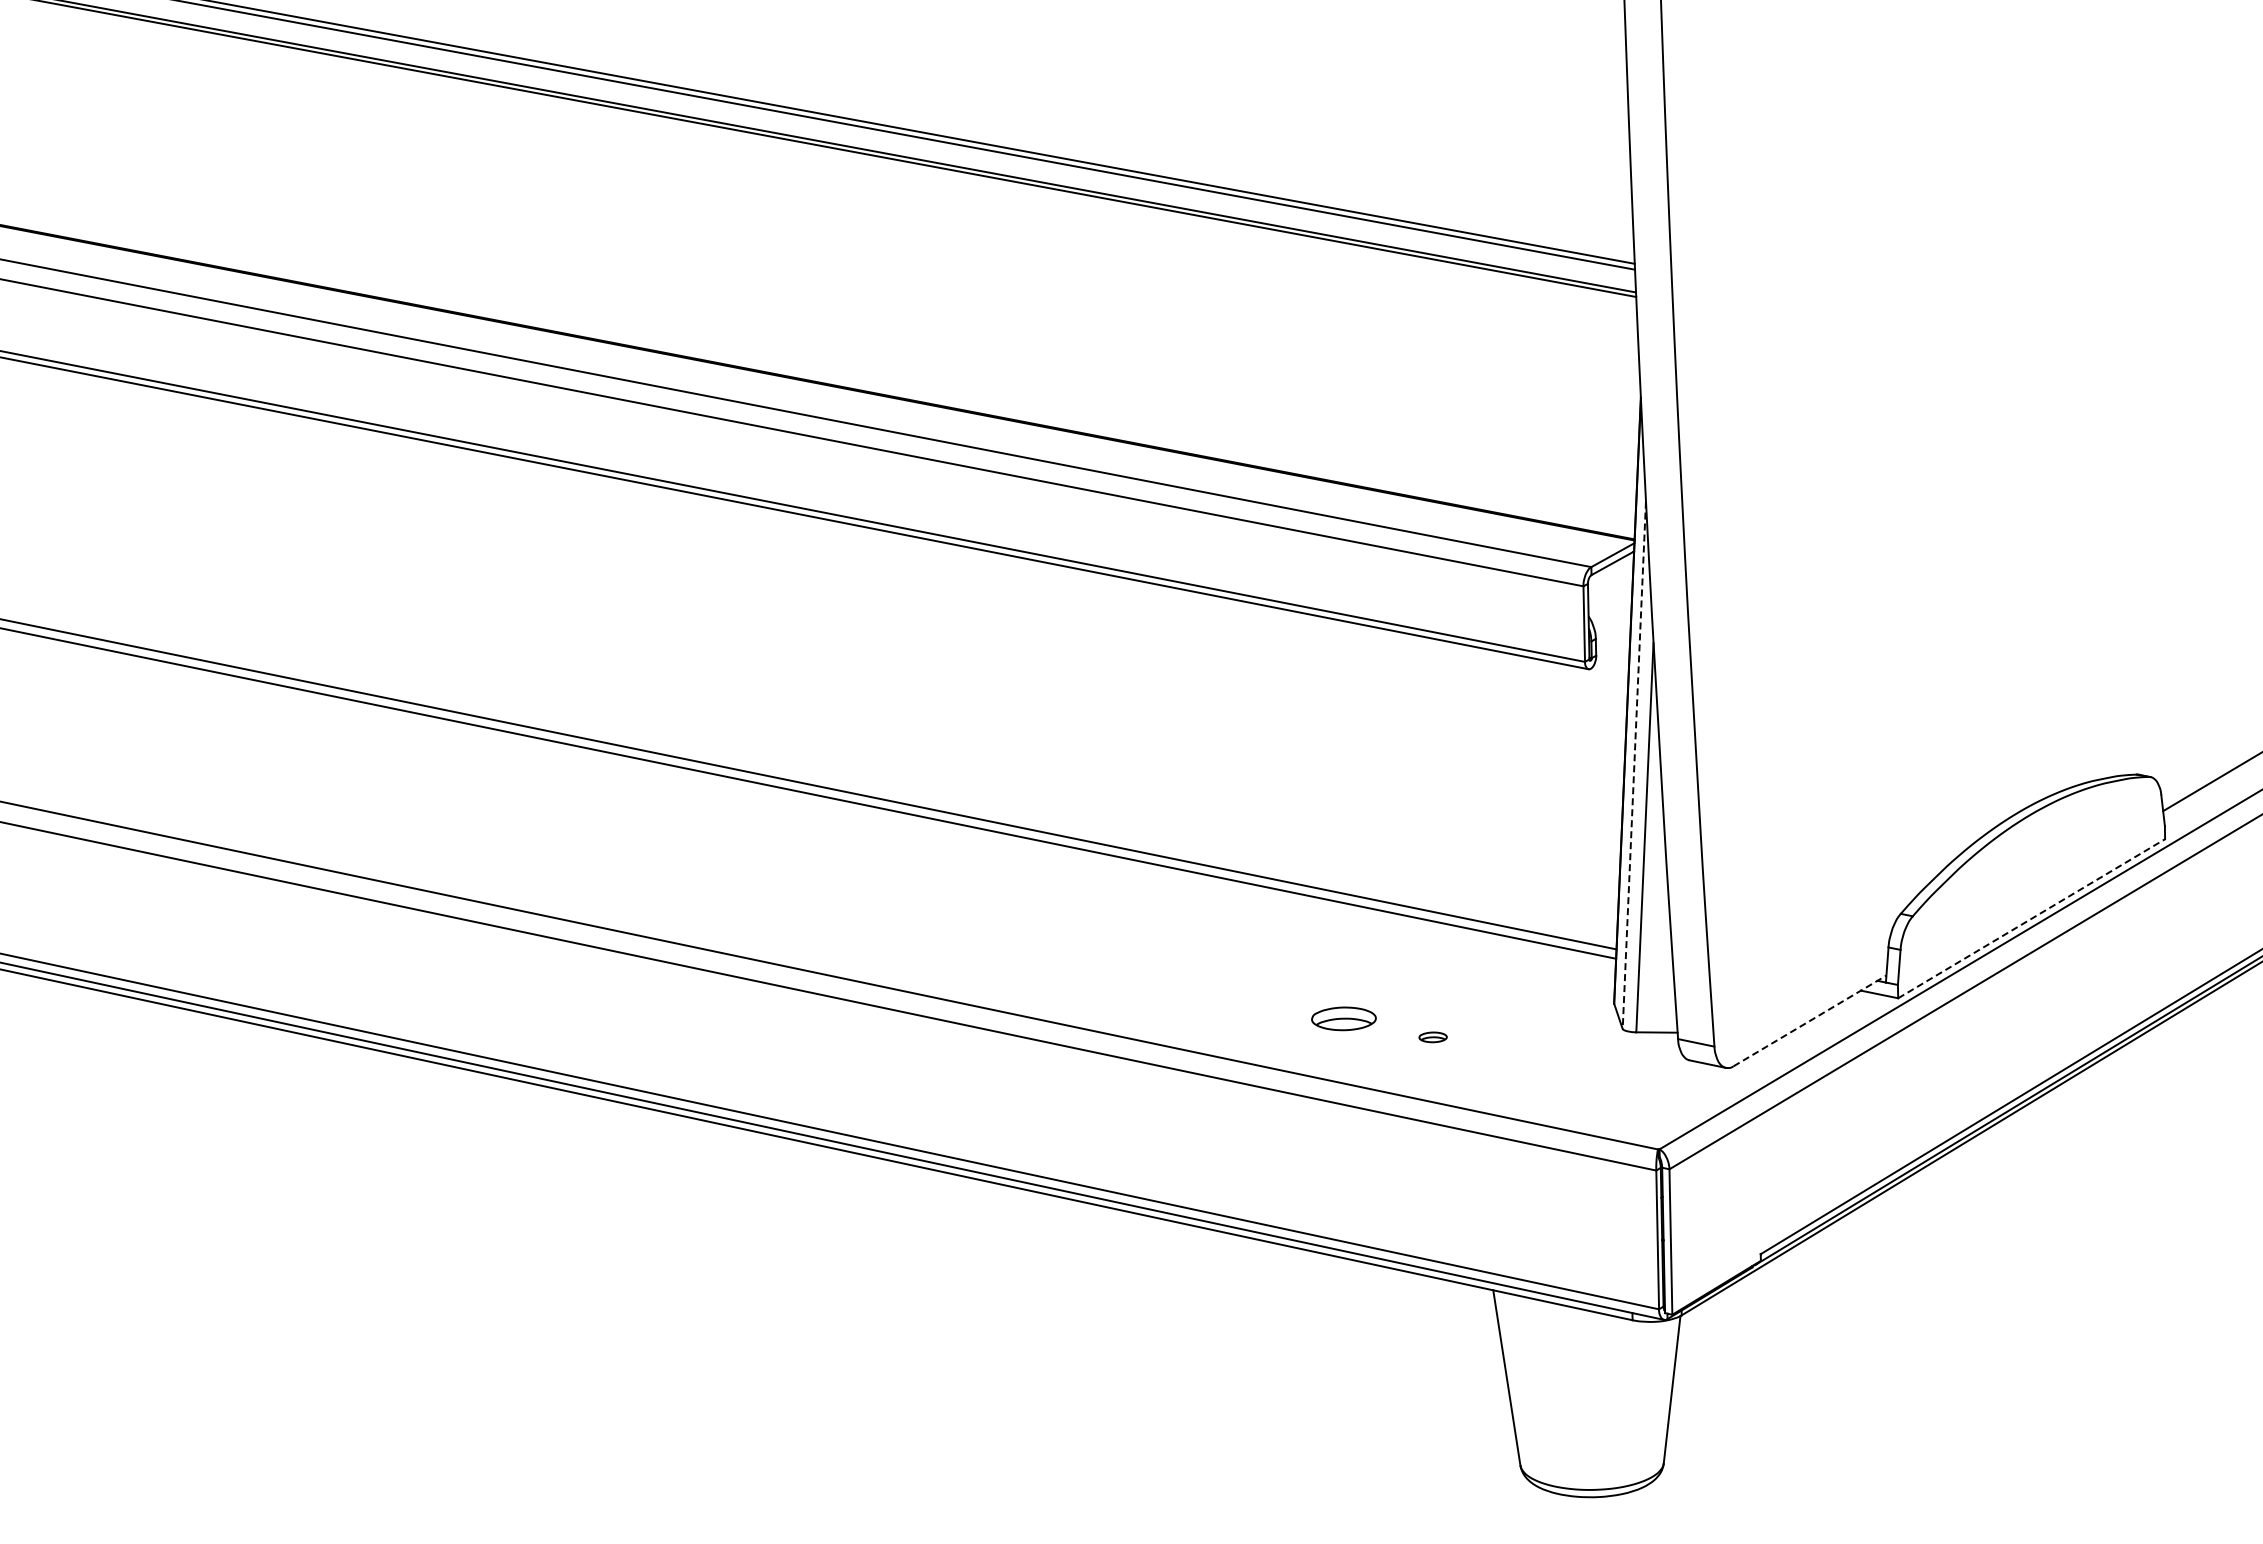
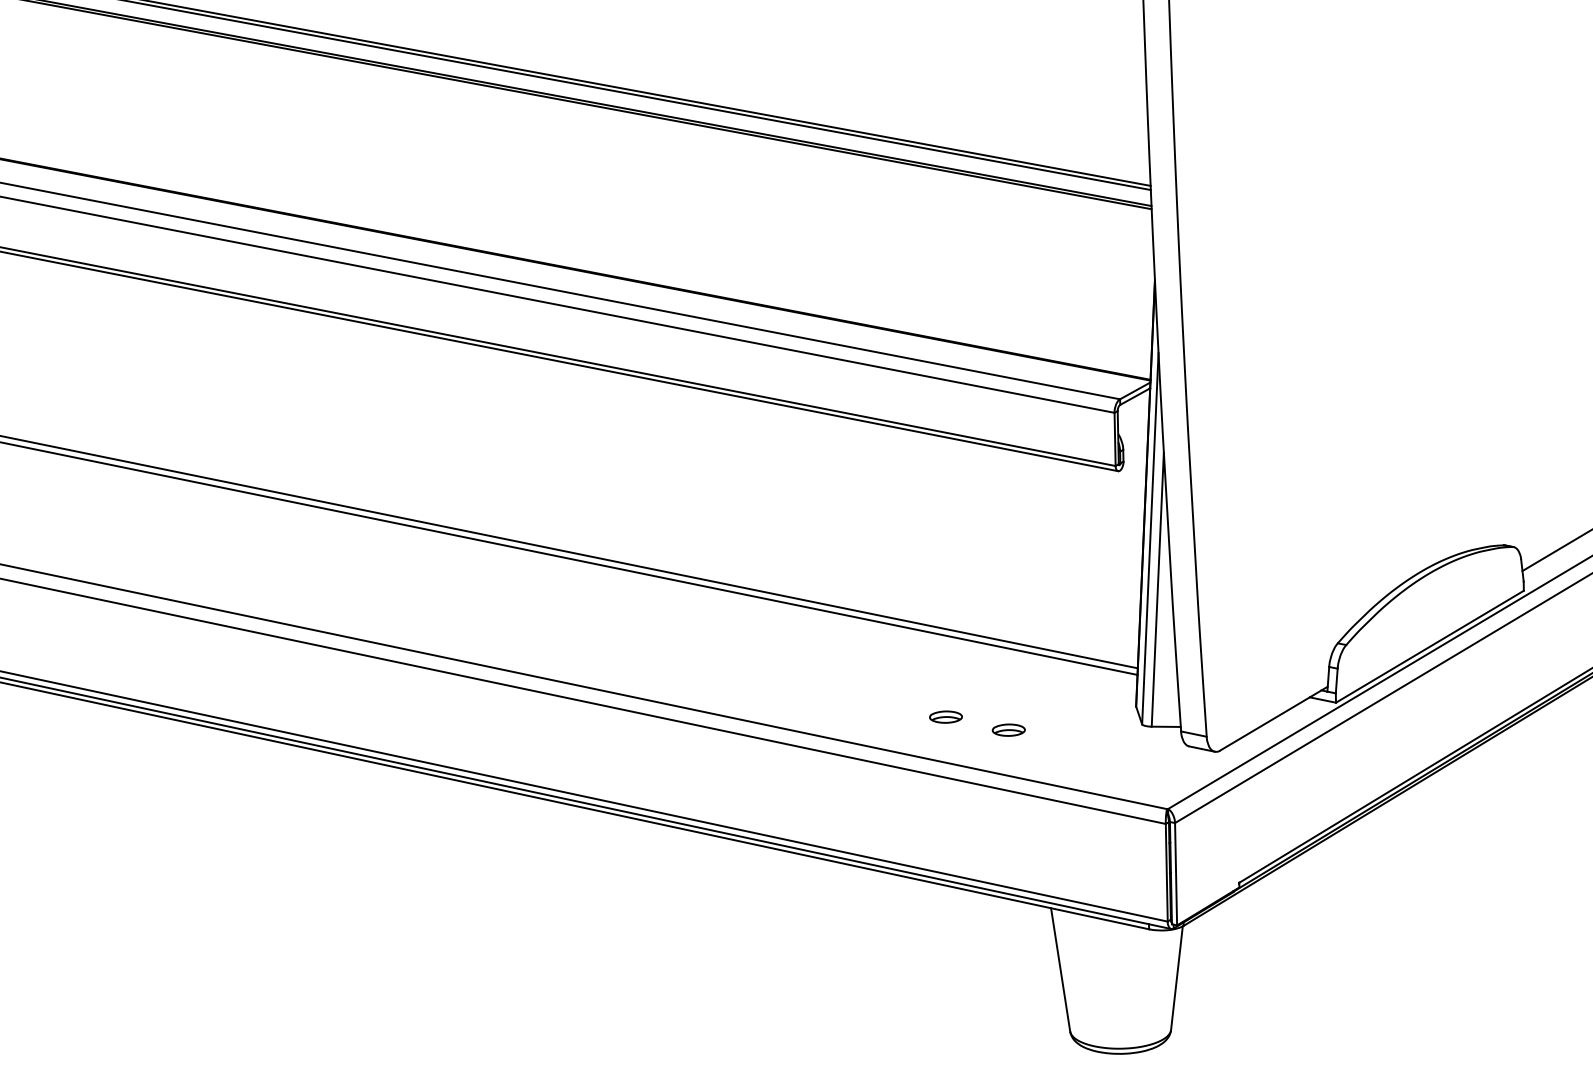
line: (1634, 765) -> (1150, 538), dashed -> solid
line: (2032, 918) -> (1430, 646), dashed -> solid
part: (1343, 1018) -> (945, 716), size x0.71
line: (1809, 1020) -> (1273, 718), dashed -> solid
part: (1432, 1037) -> (1008, 730), size x1.67

